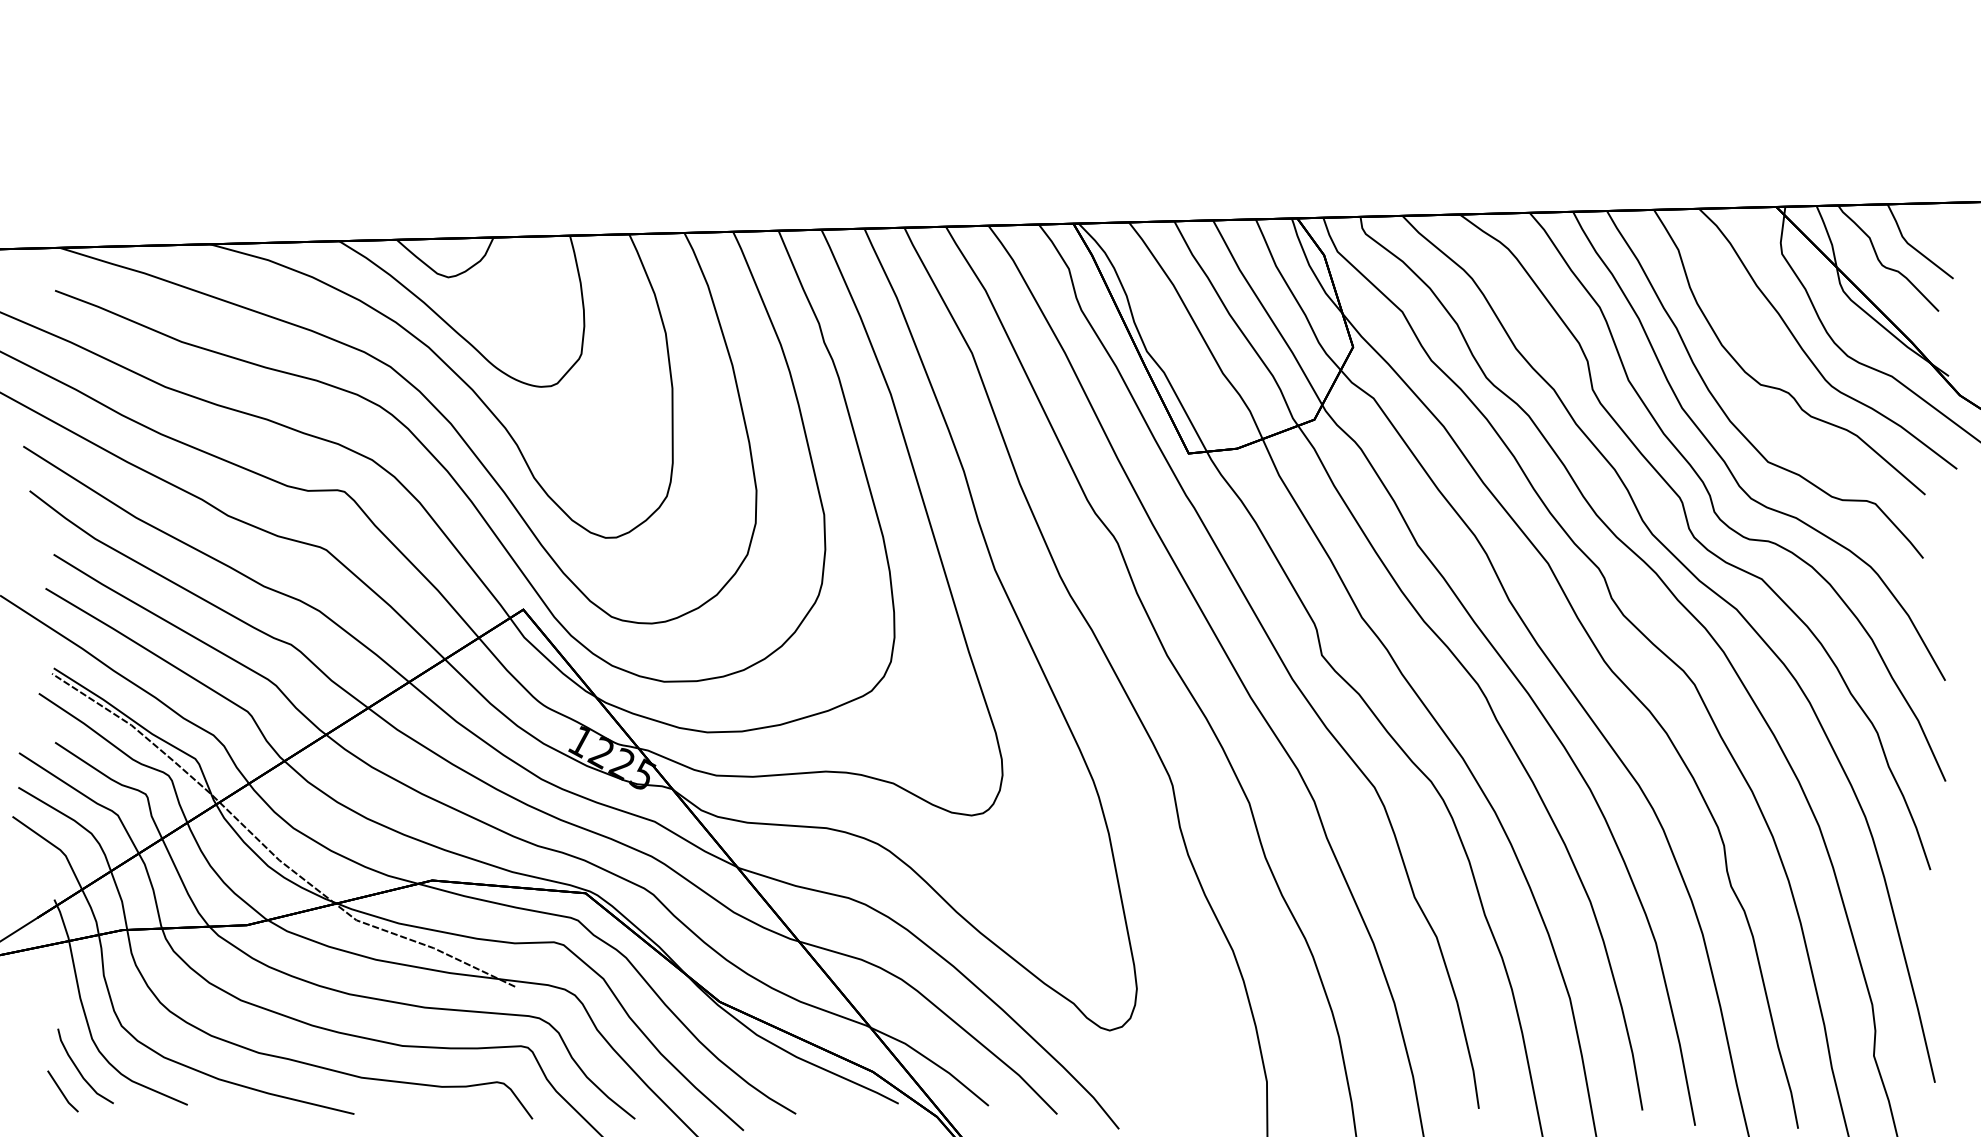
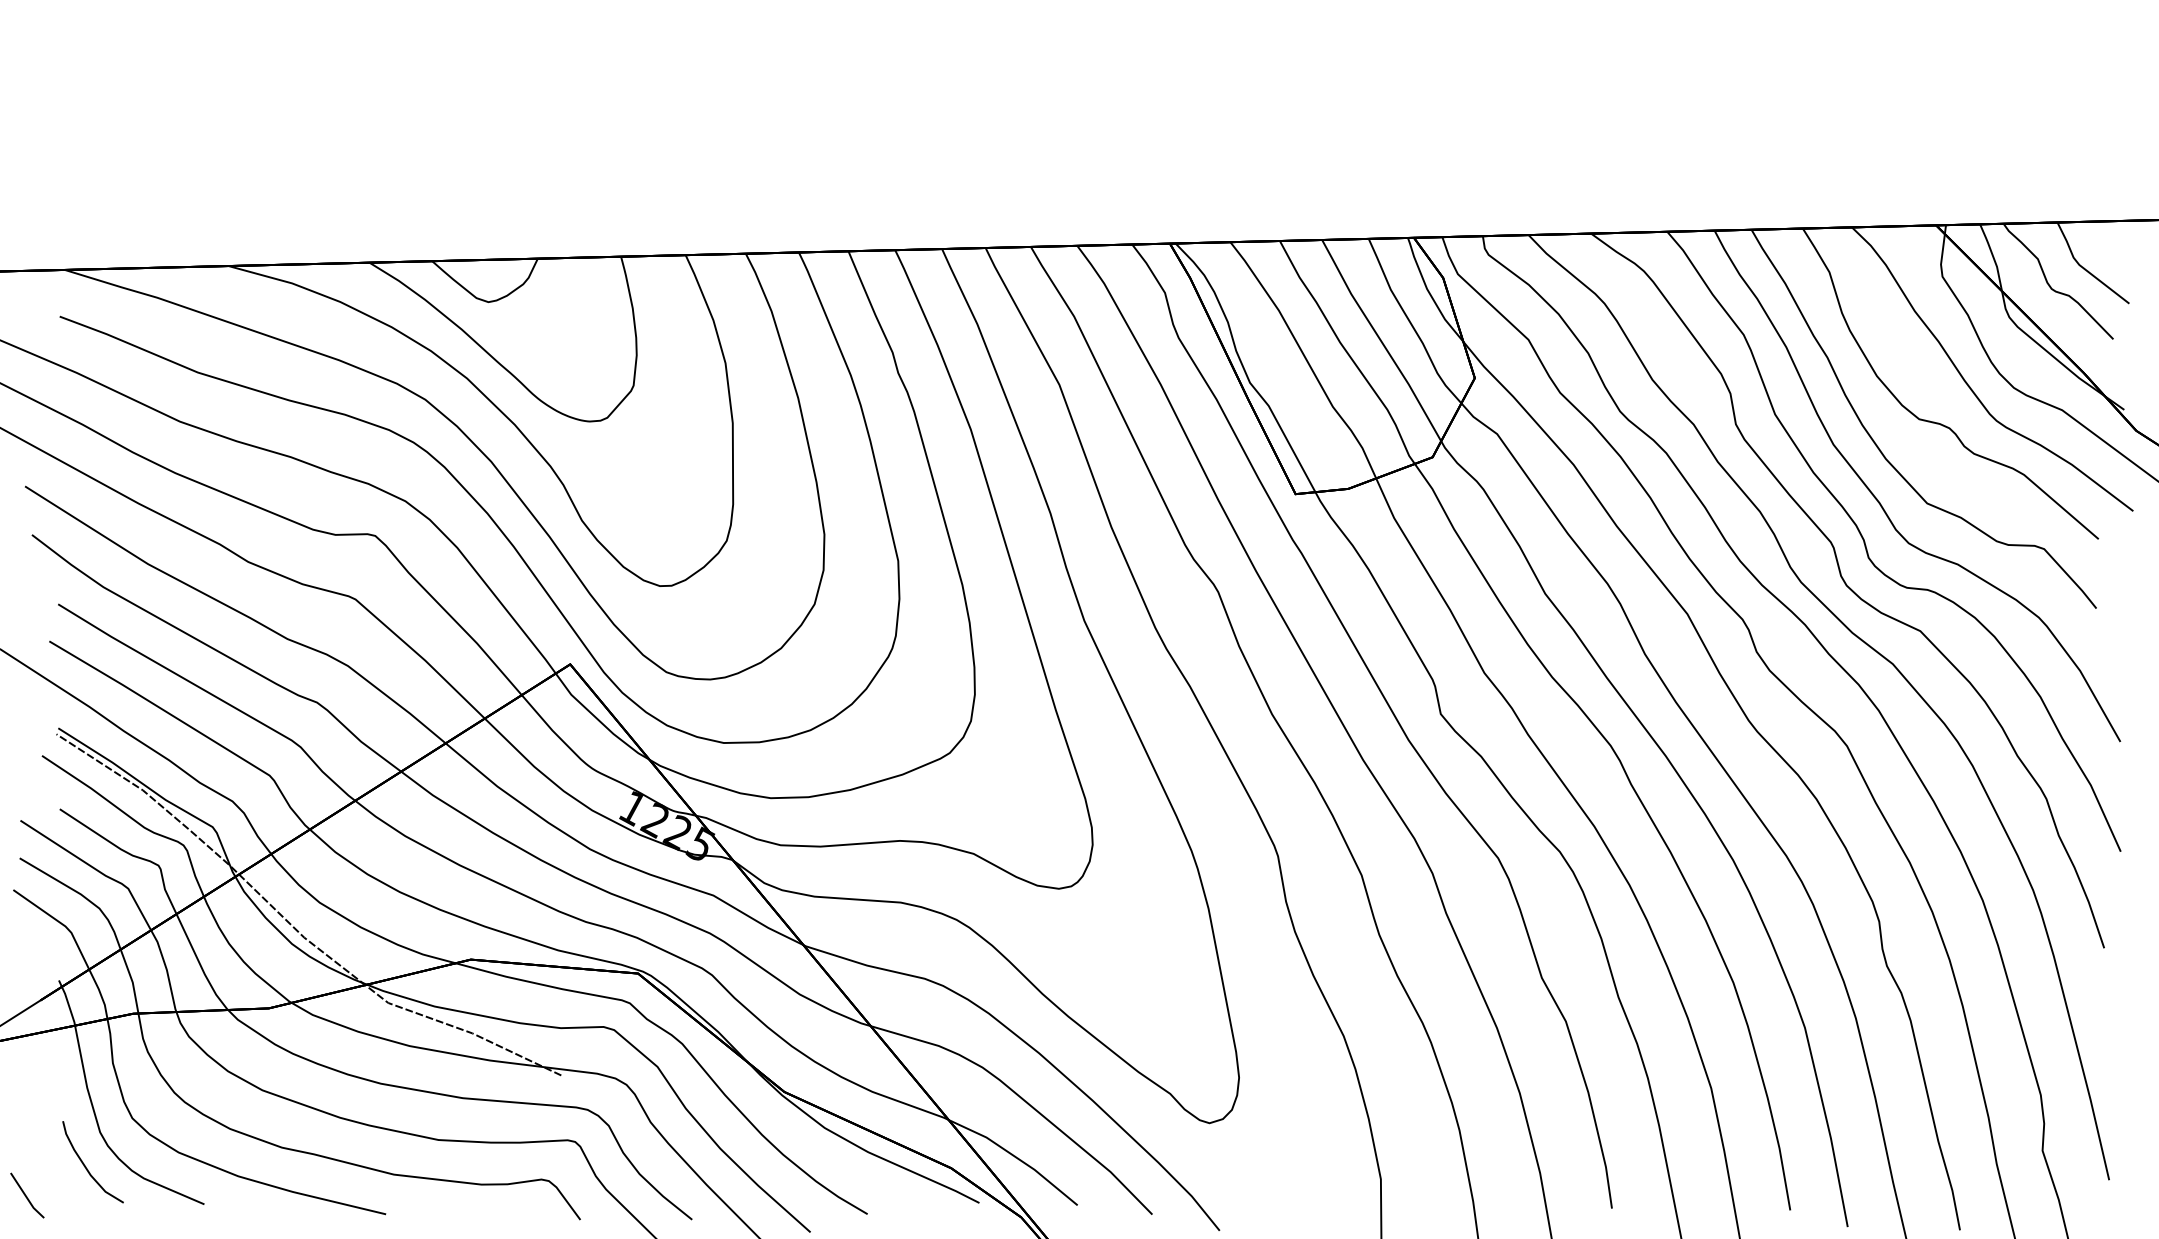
line: (62, 1091) -> (26, 1195), moved

